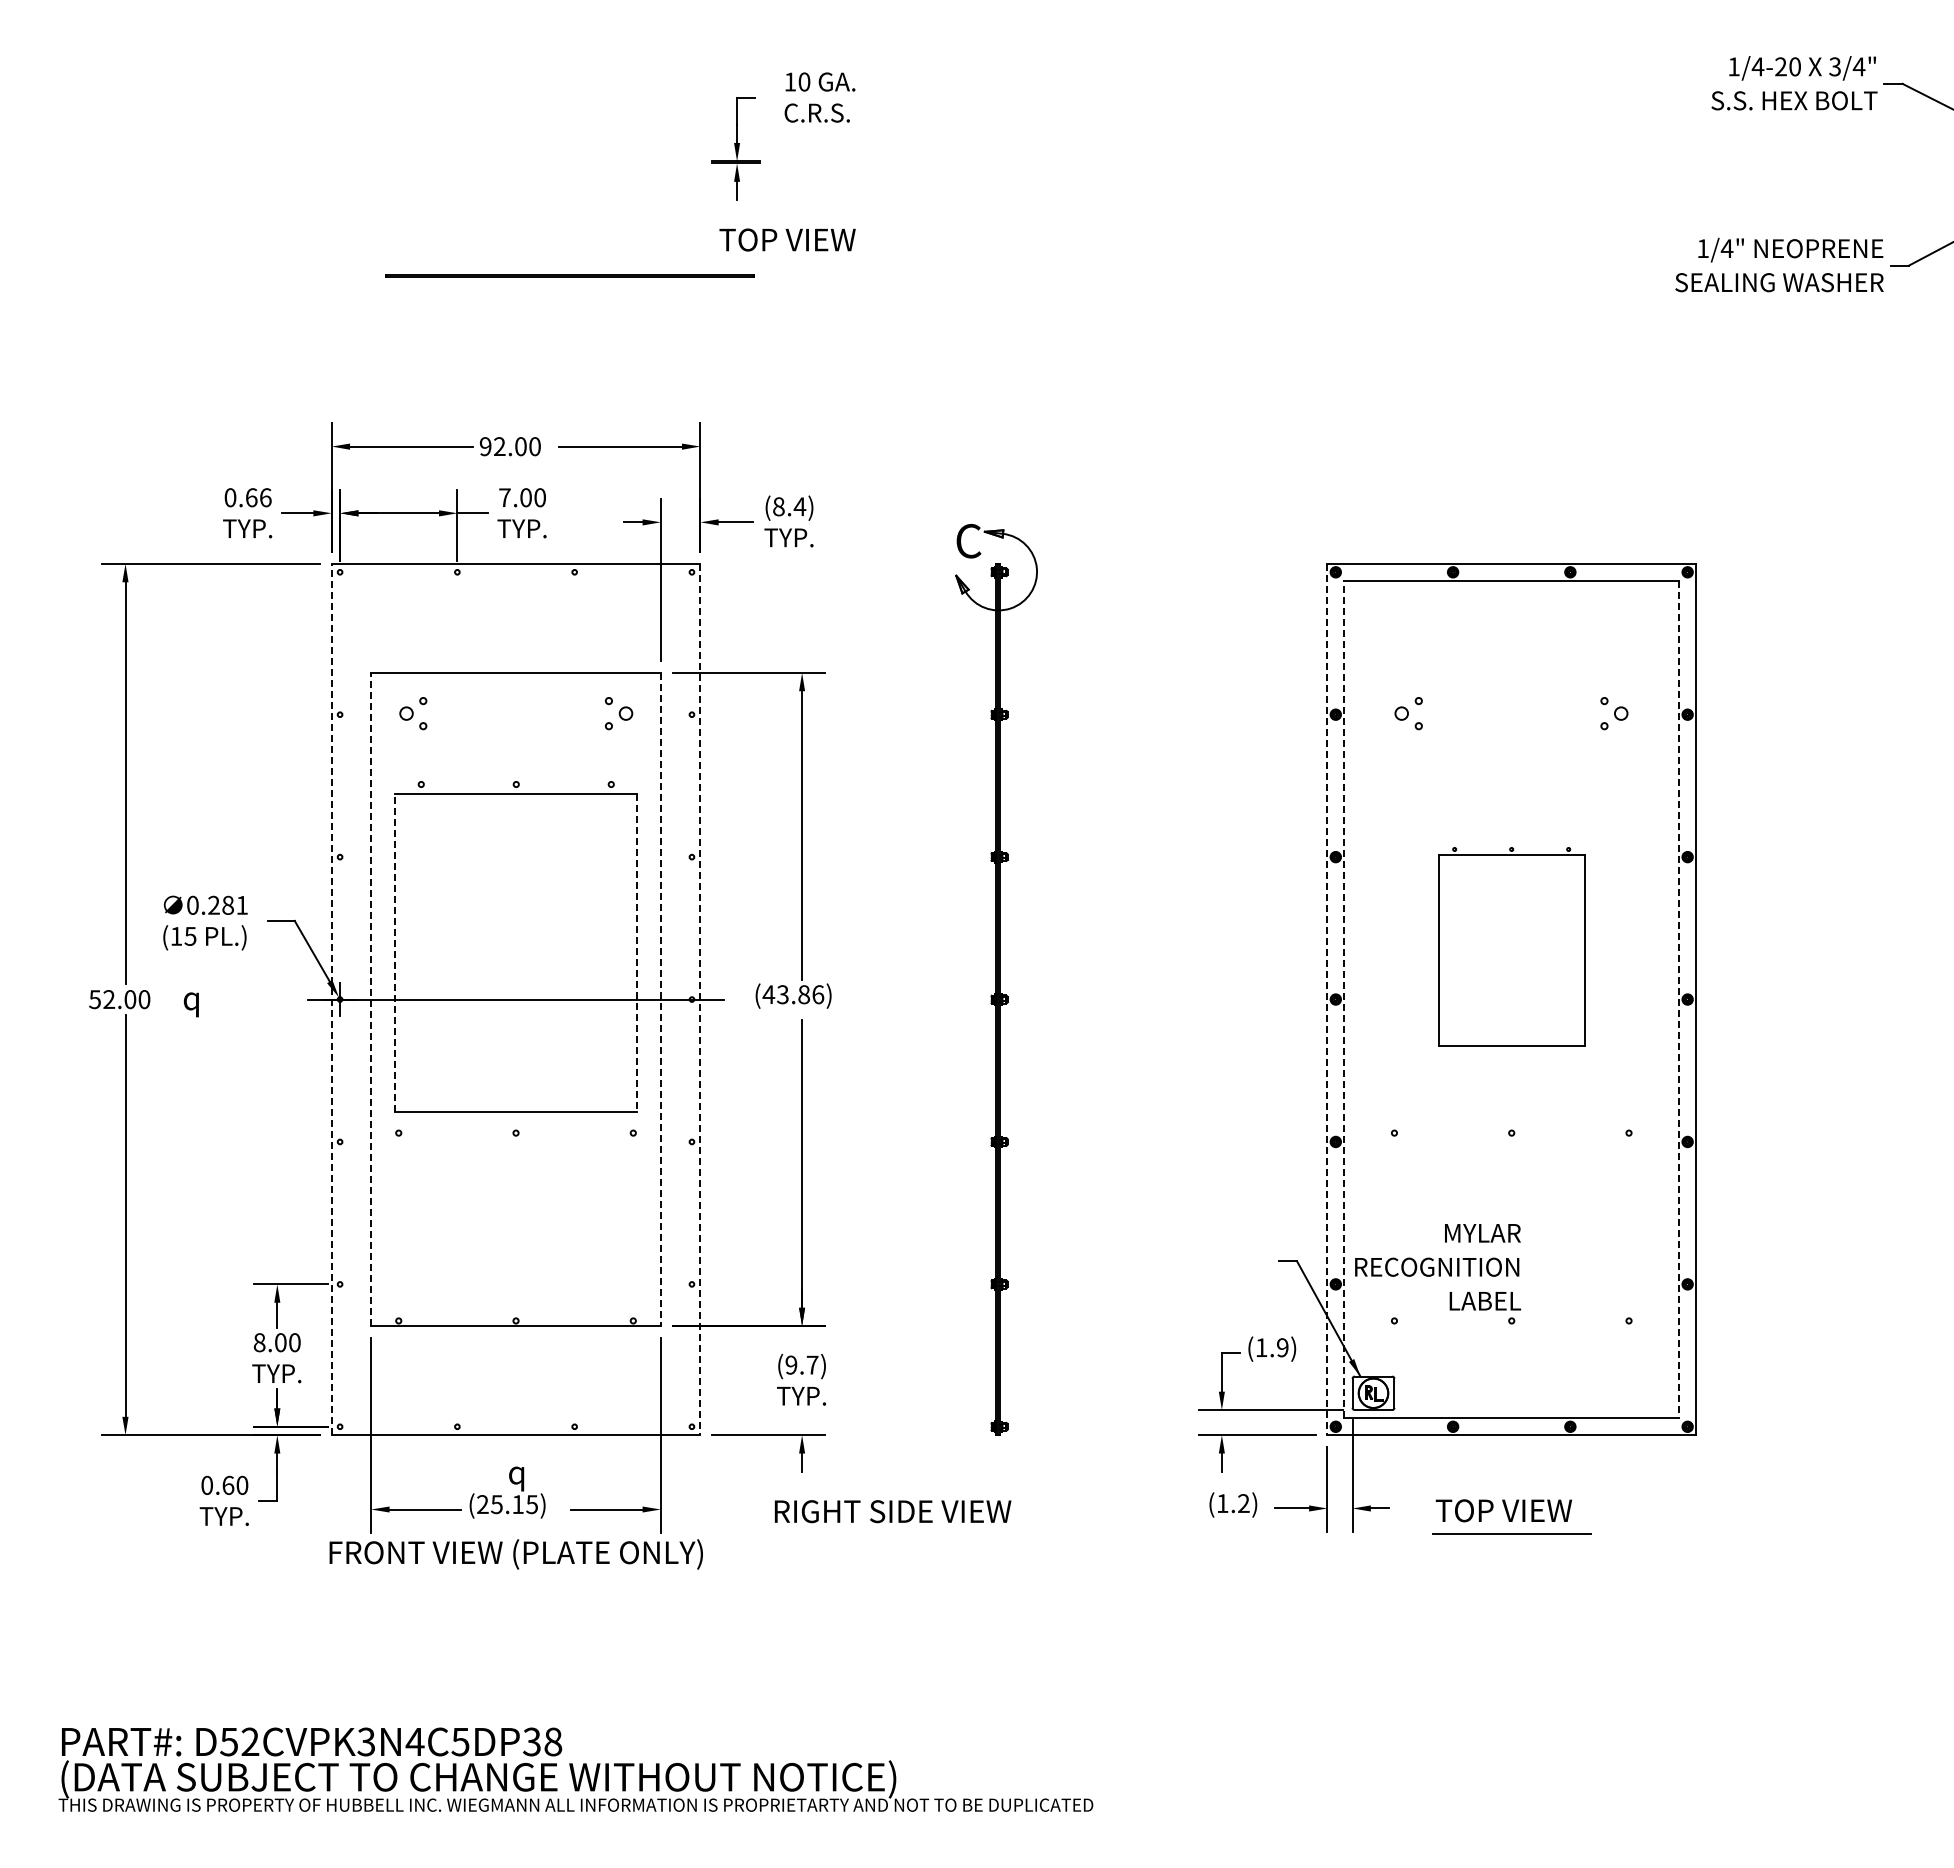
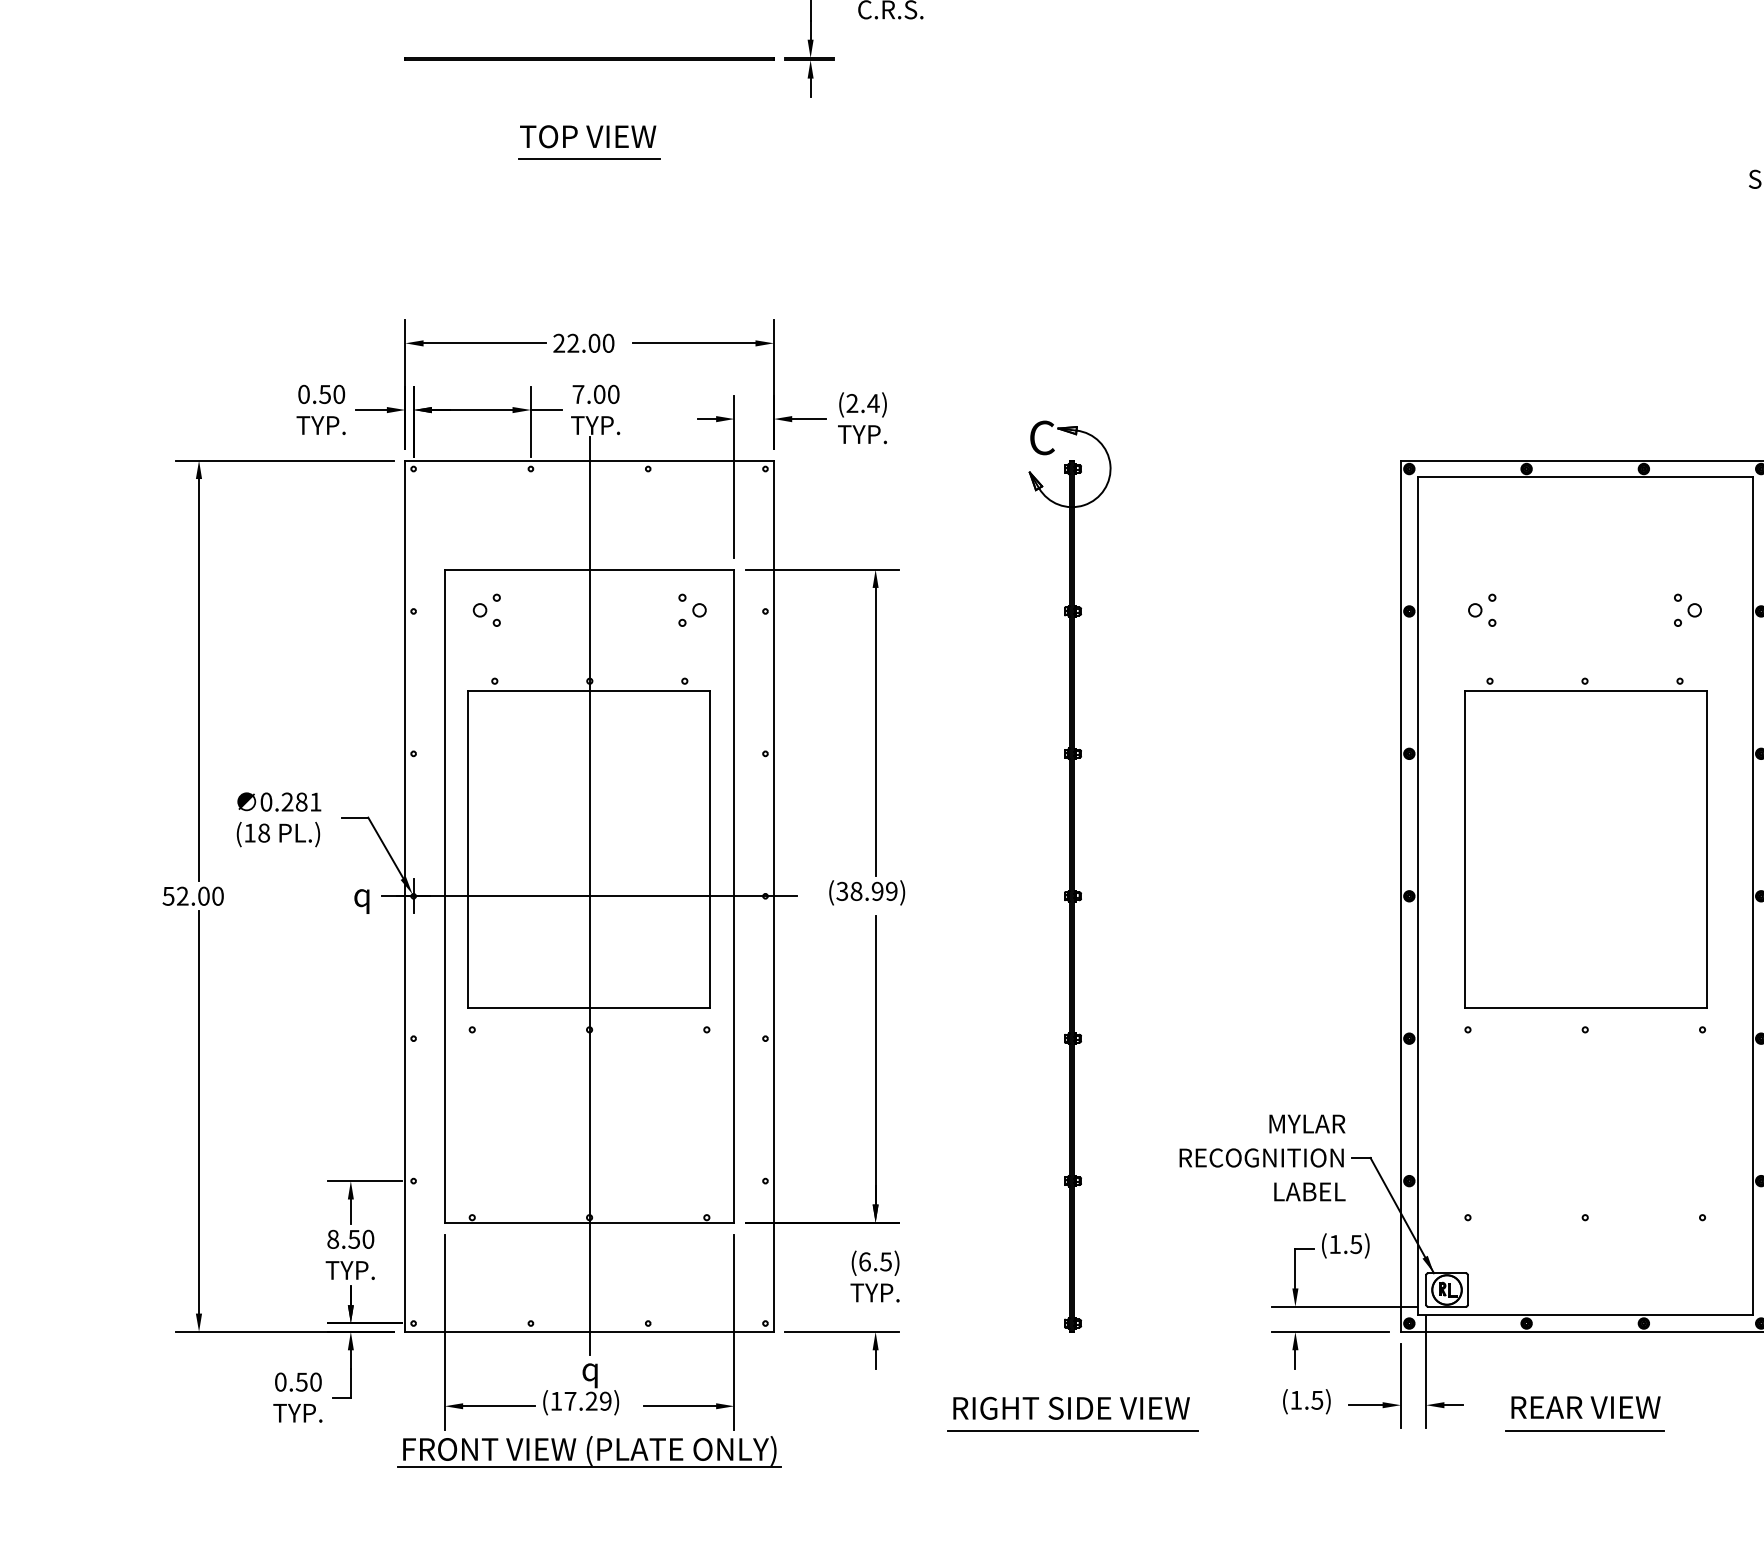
text: (787, 239) -> (588, 136), moved
line: (516, 262) -> (590, 159), added
line: (569, 275) -> (589, 58), moved
text: (485, 446) -> (559, 343), 92.00 -> 22.00
text: (258, 497) -> (332, 394), 0.66 -> 0.50
text: (778, 506) -> (852, 403), (8.4) -> (2.4)
text: (190, 935) -> (264, 832), (15 -> (18
part: (1511, 946) -> (1585, 843), size x1.67
line: (394, 952) -> (468, 849), dashed -> solid
line: (636, 952) -> (710, 849), dashed -> solid
text: (793, 994) -> (867, 891), (43.86) -> (38.99)
line: (331, 999) -> (405, 896), dashed -> solid
line: (371, 999) -> (445, 896), dashed -> solid
line: (516, 999) -> (590, 896), added
line: (660, 999) -> (734, 896), dashed -> solid
line: (700, 999) -> (774, 896), dashed -> solid
line: (1327, 999) -> (1401, 896), dashed -> solid
line: (1344, 999) -> (1418, 896), dashed -> solid
line: (1679, 999) -> (1753, 896), dashed -> solid
text: (190, 1004) -> (361, 901), moved
text: (1437, 1267) -> (1262, 1158), moved
text: (280, 1342) -> (354, 1239), 8.00 -> 8.50
text: (1282, 1347) -> (1356, 1244), (1.9) -> (1.5)
text: (801, 1364) -> (875, 1261), (9.7) -> (6.5)
text: (228, 1484) -> (302, 1381), 0.60 -> 0.50
text: (1243, 1503) -> (1317, 1400), (1.2) -> (1.5)
text: (507, 1504) -> (581, 1401), (25.15) -> (17.29)
text: (1511, 1510) -> (1585, 1407), TOP VIEW -> REAR VIEW
text: (892, 1511) -> (1071, 1408), moved
line: (999, 1534) -> (1073, 1431), added
line: (515, 1569) -> (589, 1466), added

